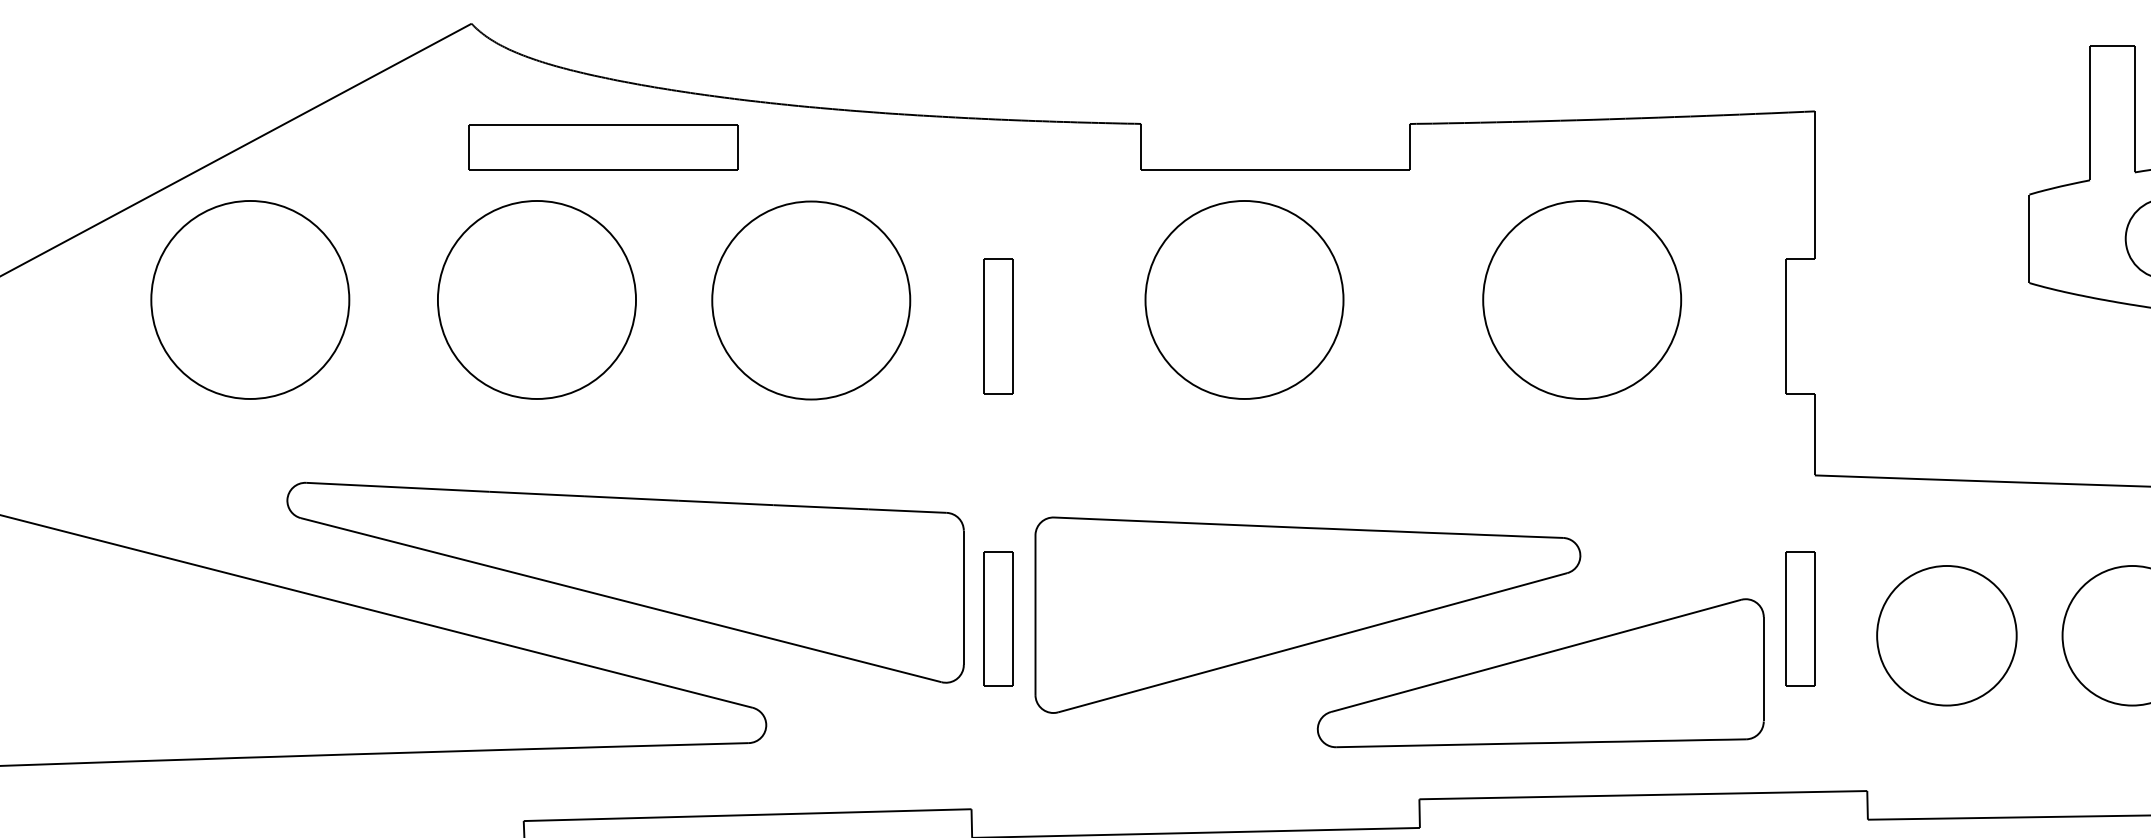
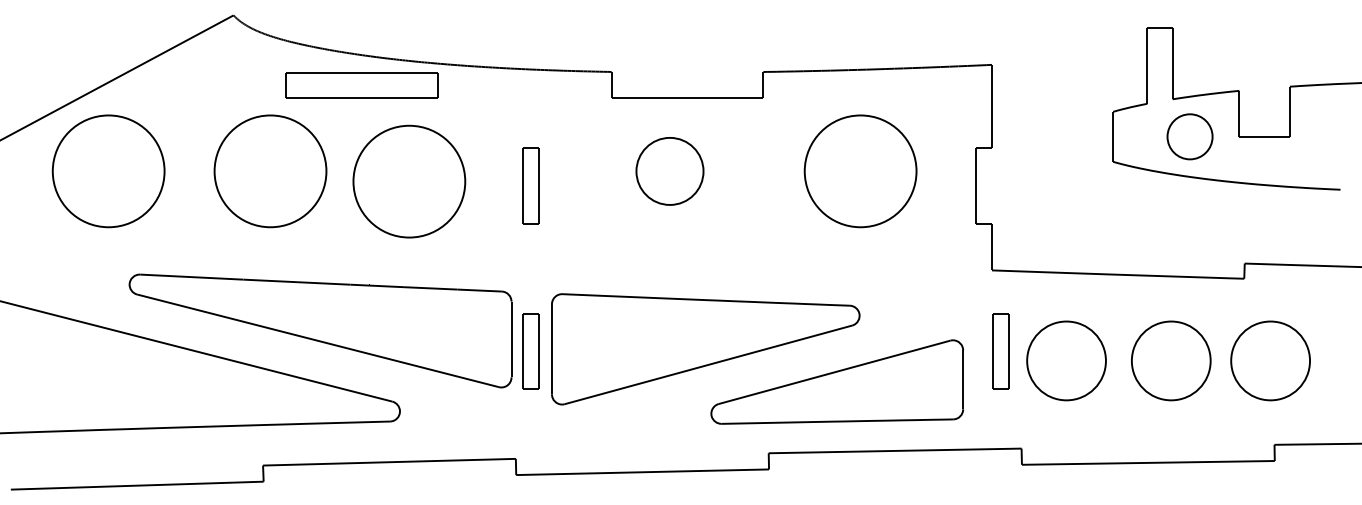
part: (602, 147) -> (361, 85), moved
part: (811, 300) -> (409, 181), moved
part: (1243, 300) -> (669, 171), size x0.6
part: (1799, 619) -> (1000, 351), moved

